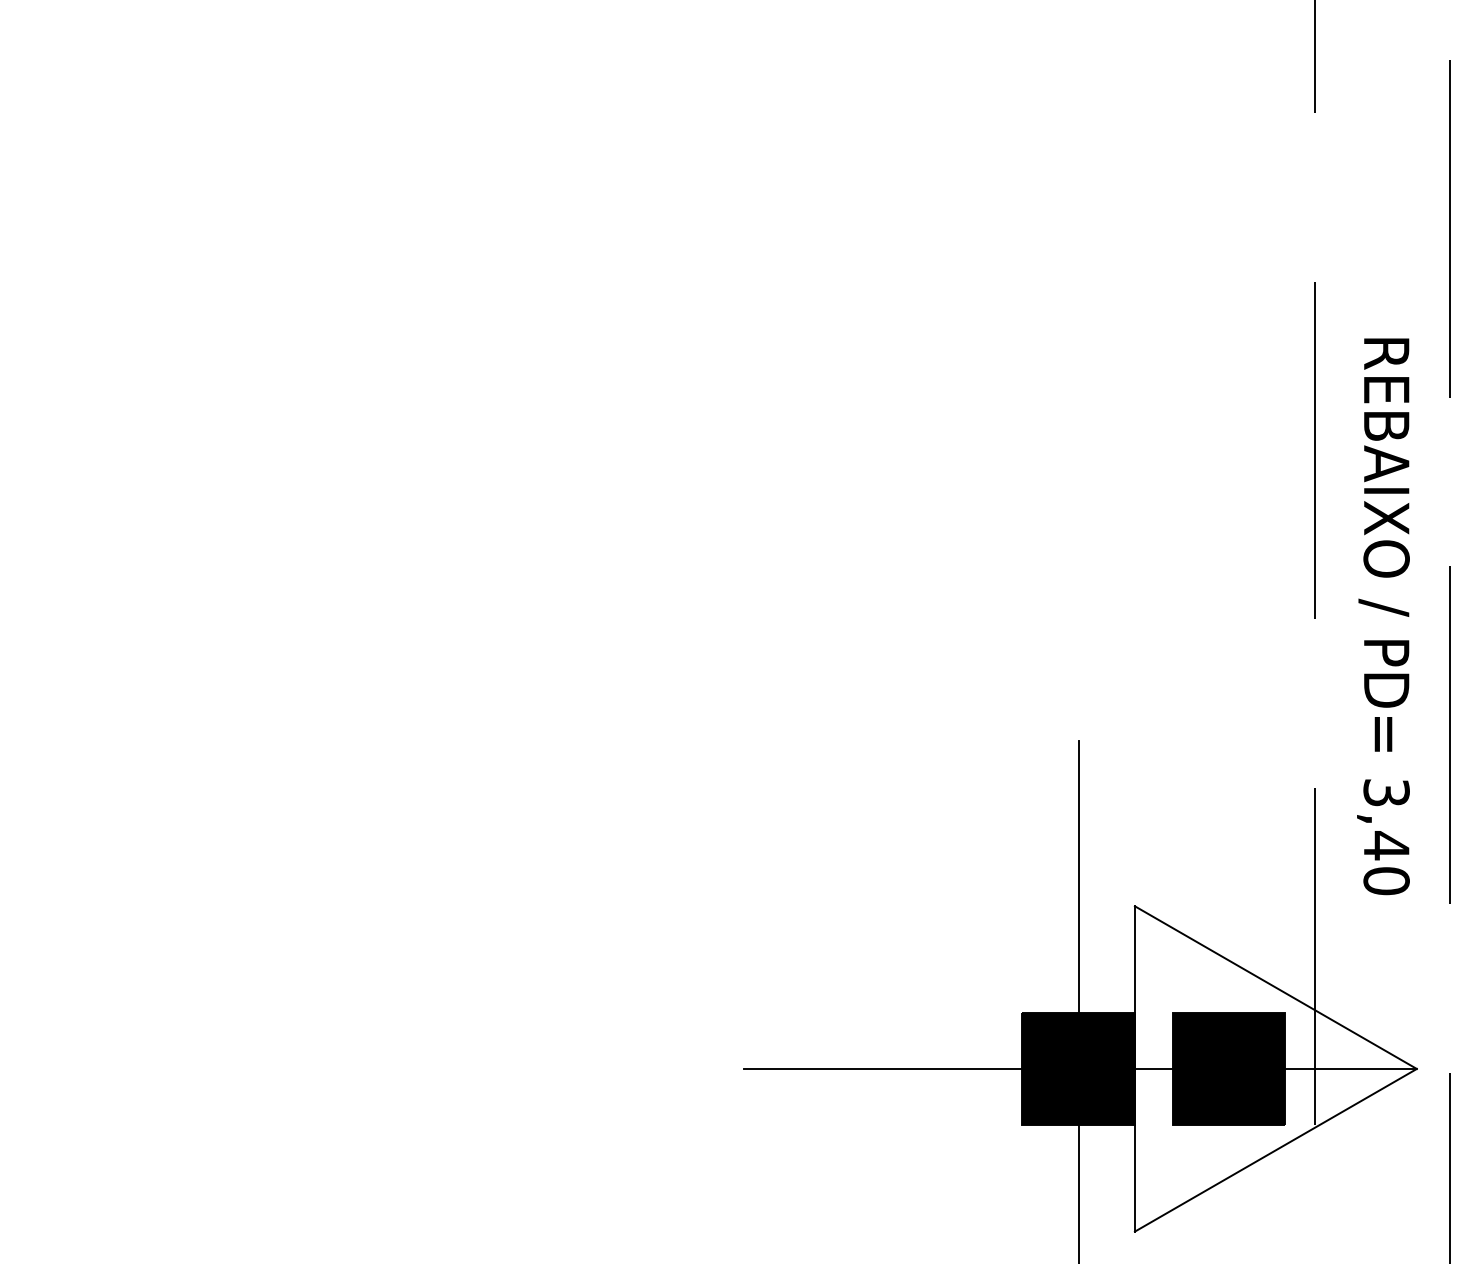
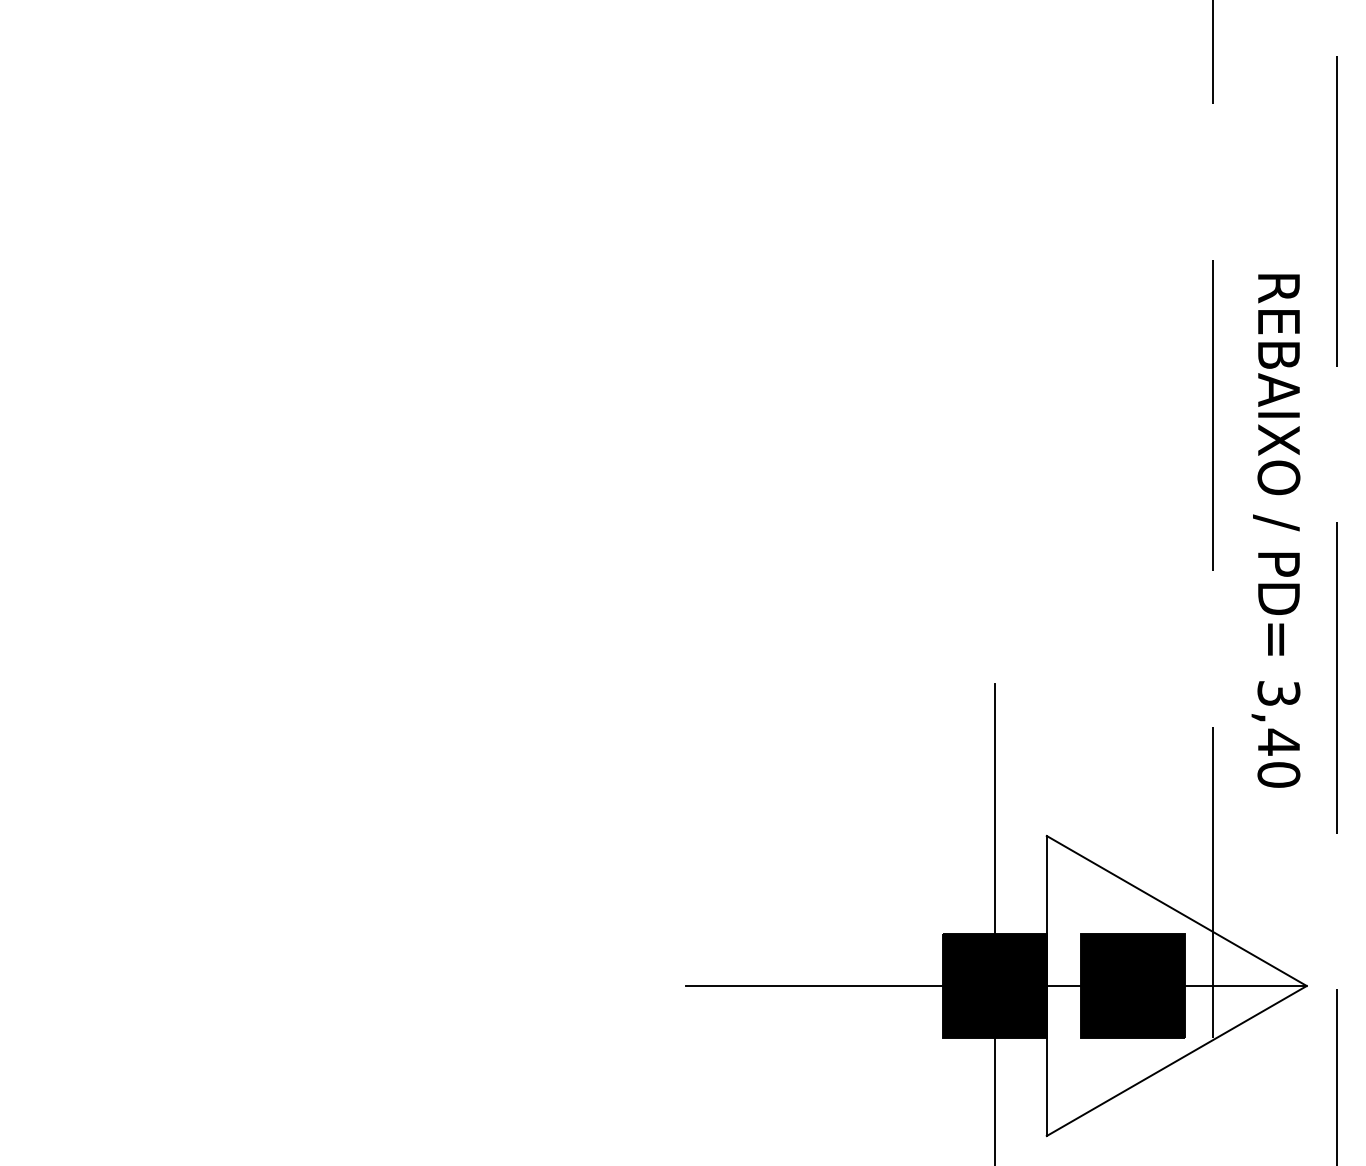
text: (1383, 616) -> (1276, 530), moved

